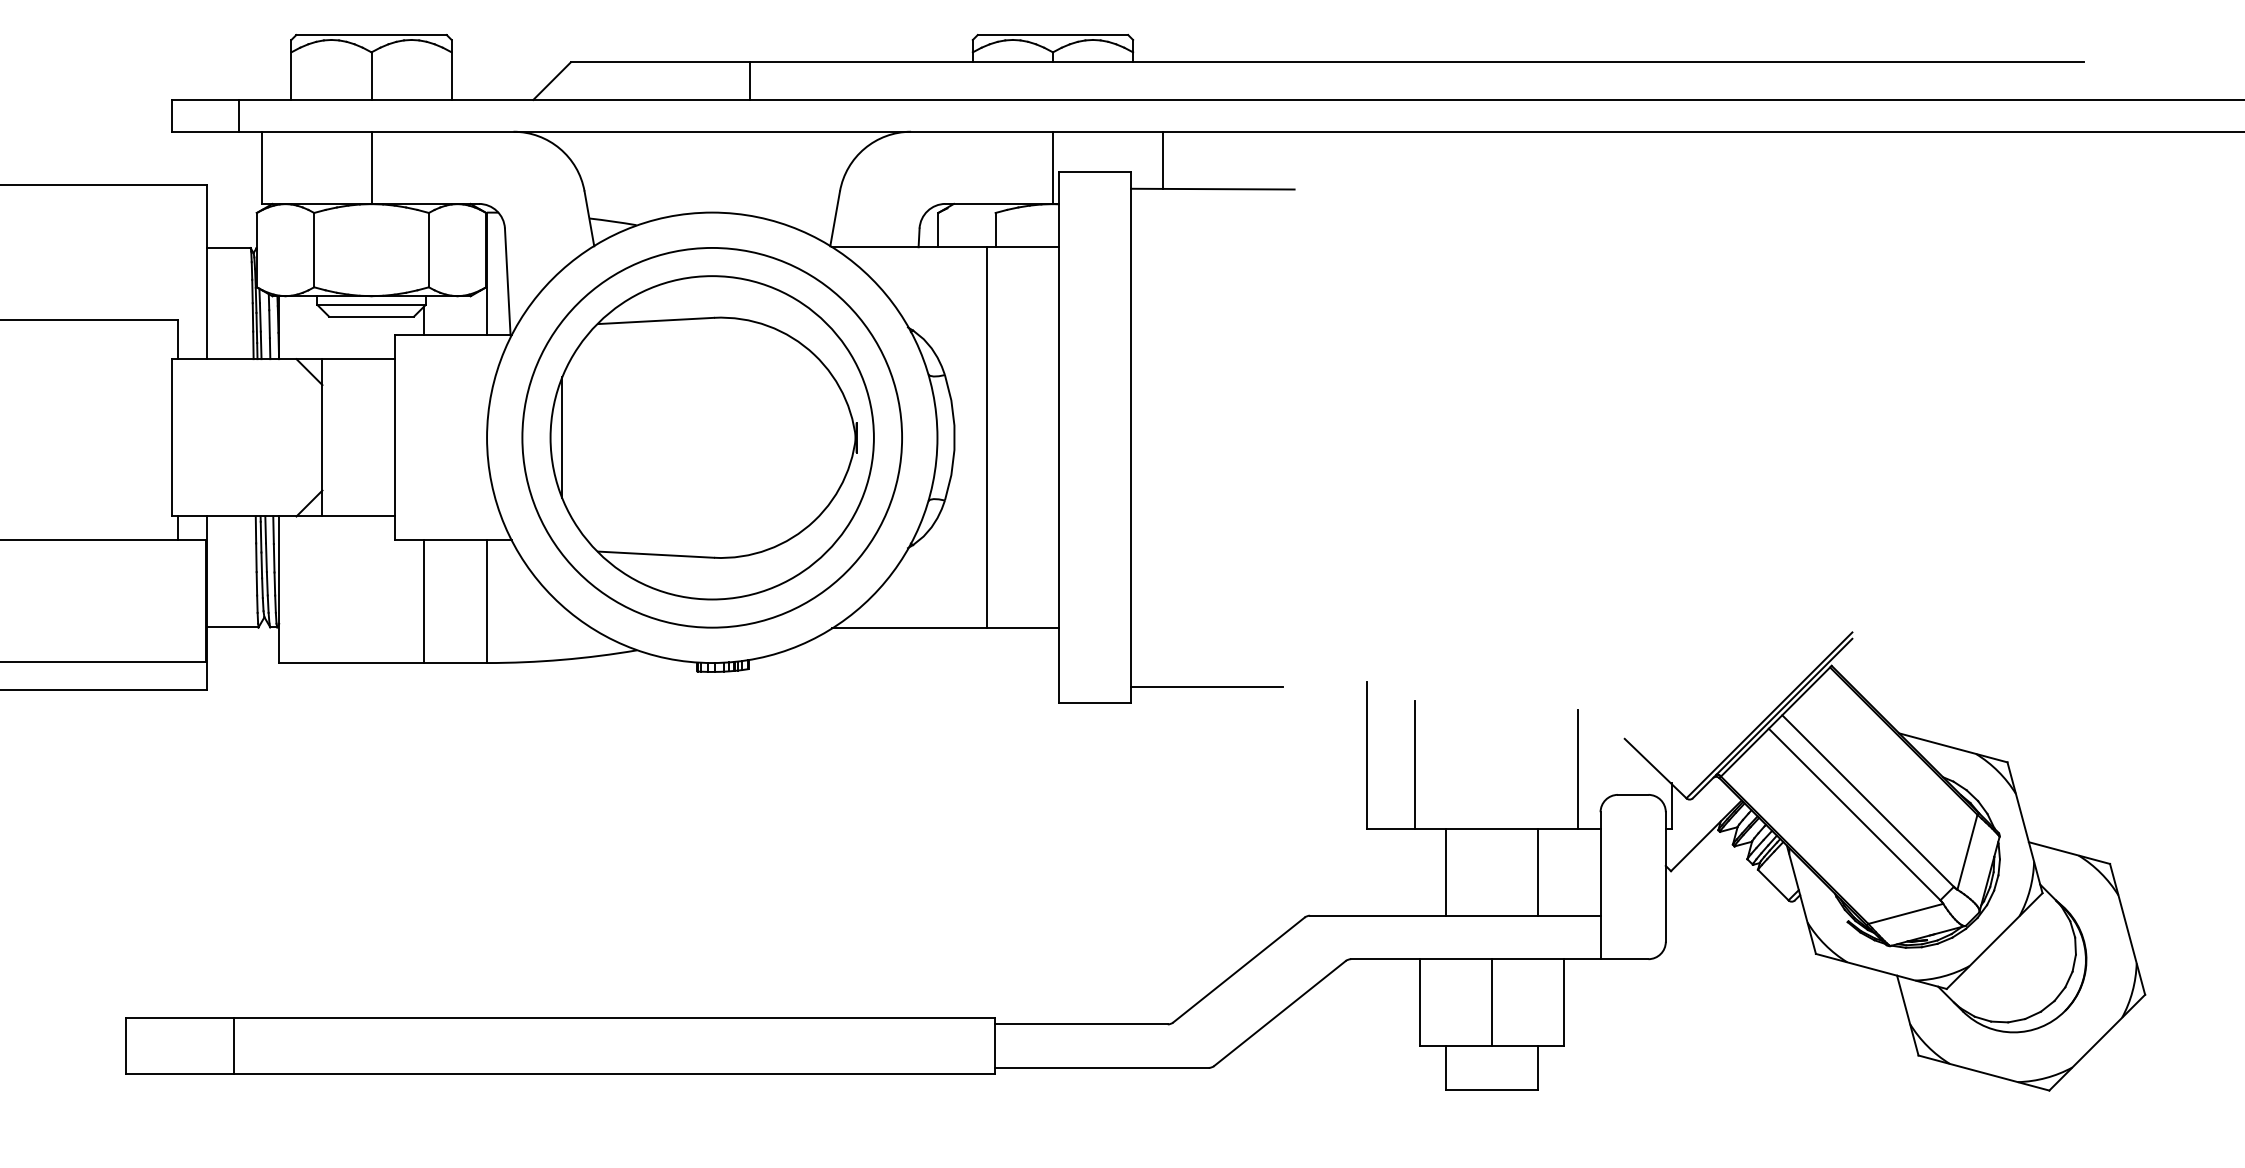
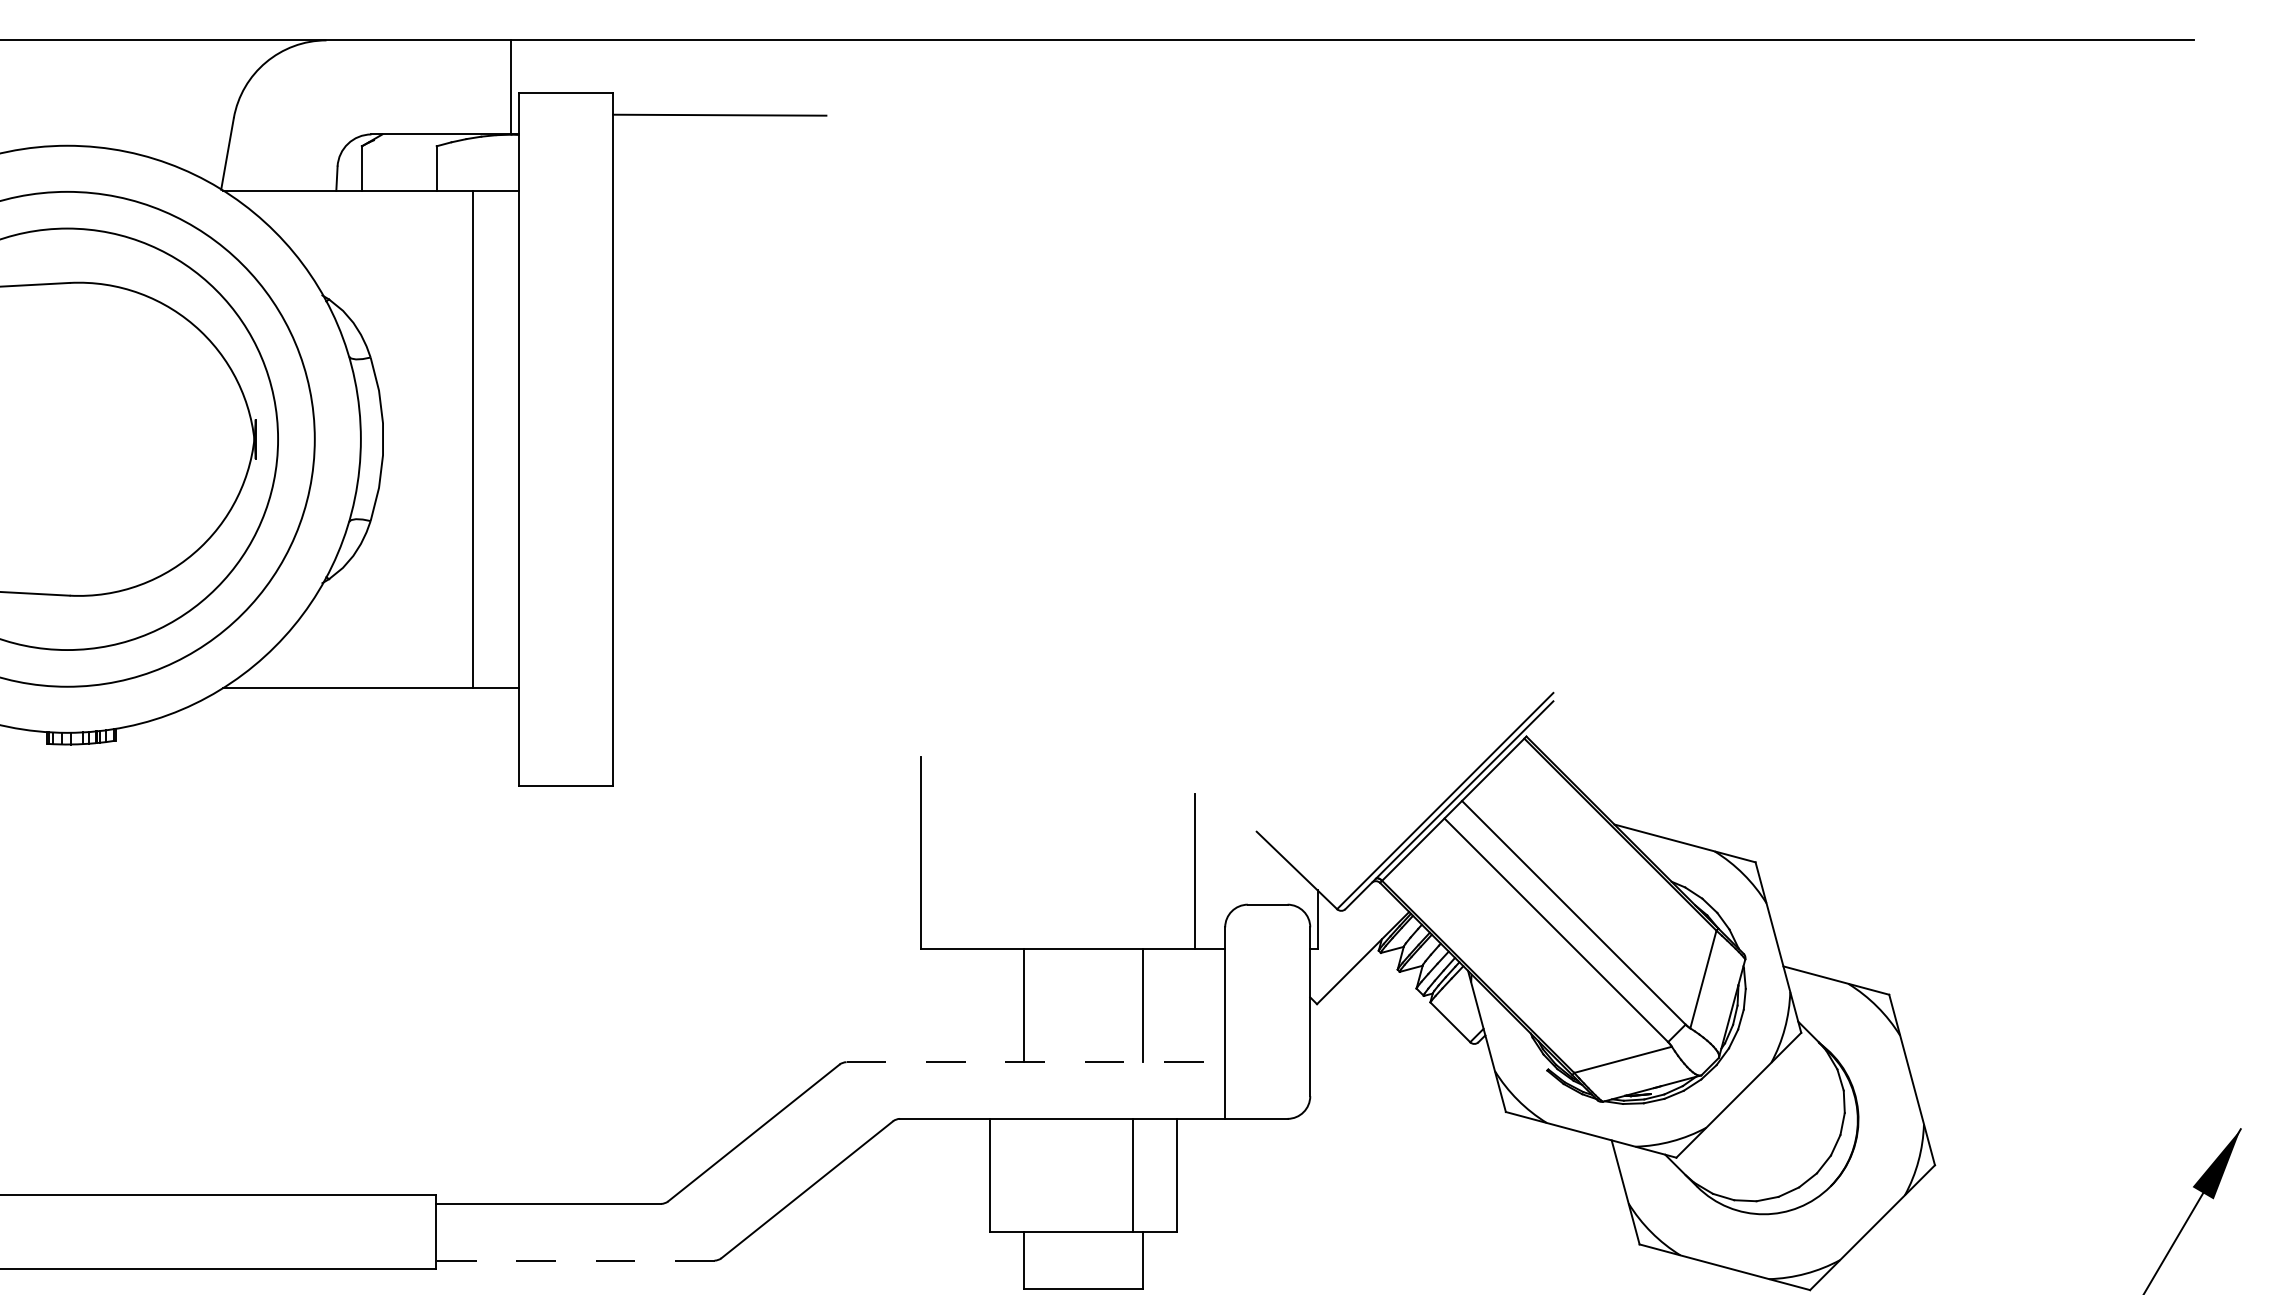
line: (1162, 159) -> (654, 76), removed
line: (986, 437) -> (473, 438), moved
line: (1206, 686) -> (711, 763), removed
line: (1414, 764) -> (982, 865), removed
line: (1455, 915) -> (1036, 1061), solid -> dashed
line: (1491, 1002) -> (1132, 1175), moved
line: (1102, 1067) -> (576, 1260), solid -> dashed

